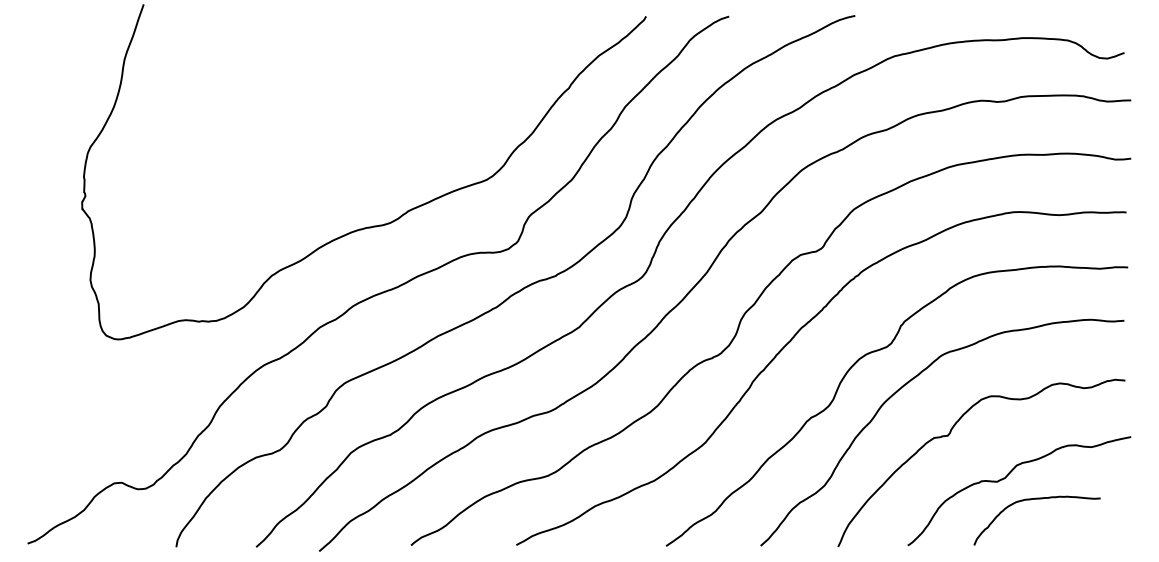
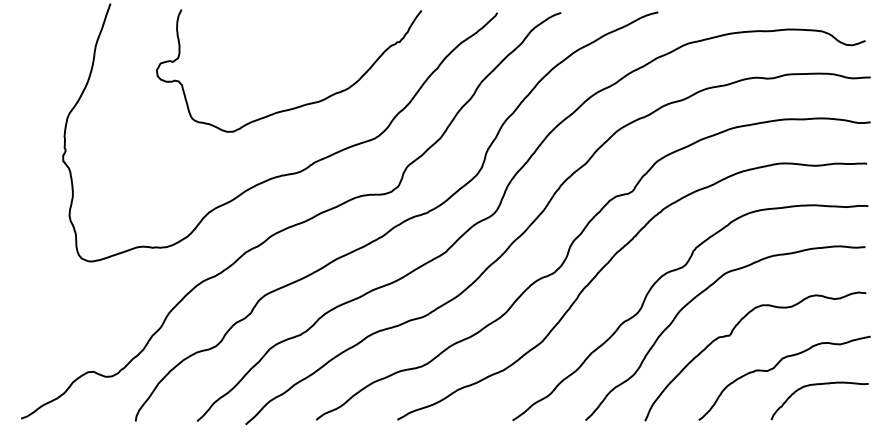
curve: (391, 136) -> (301, 105), added
curve: (1030, 500) -> (814, 385), moved

